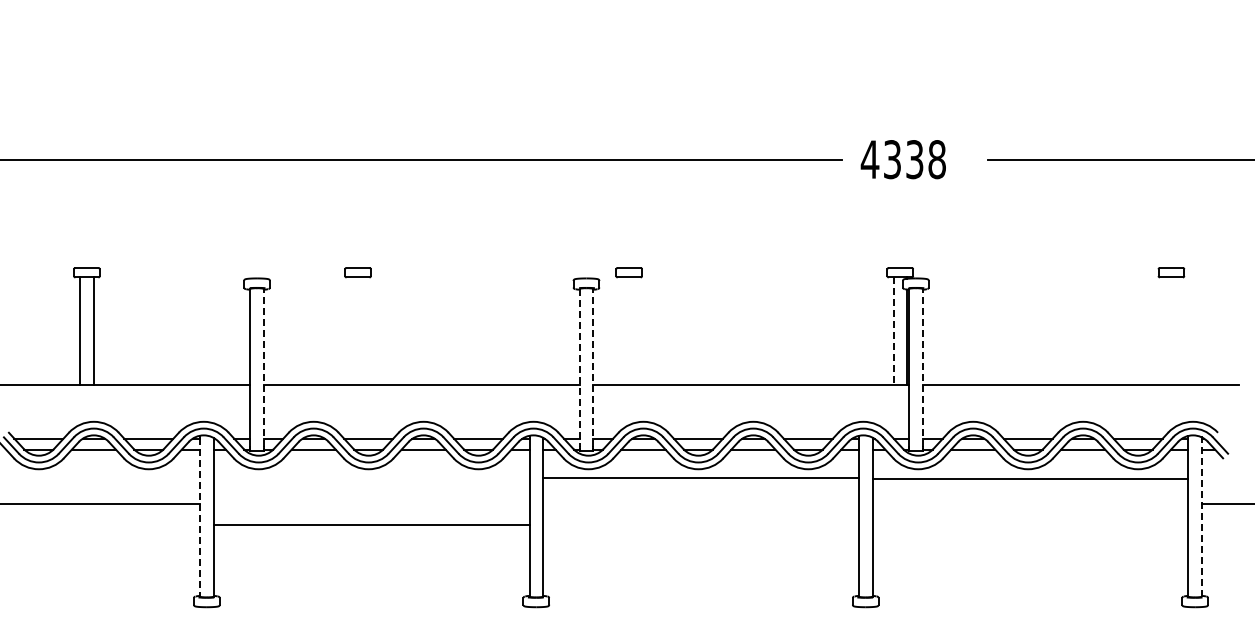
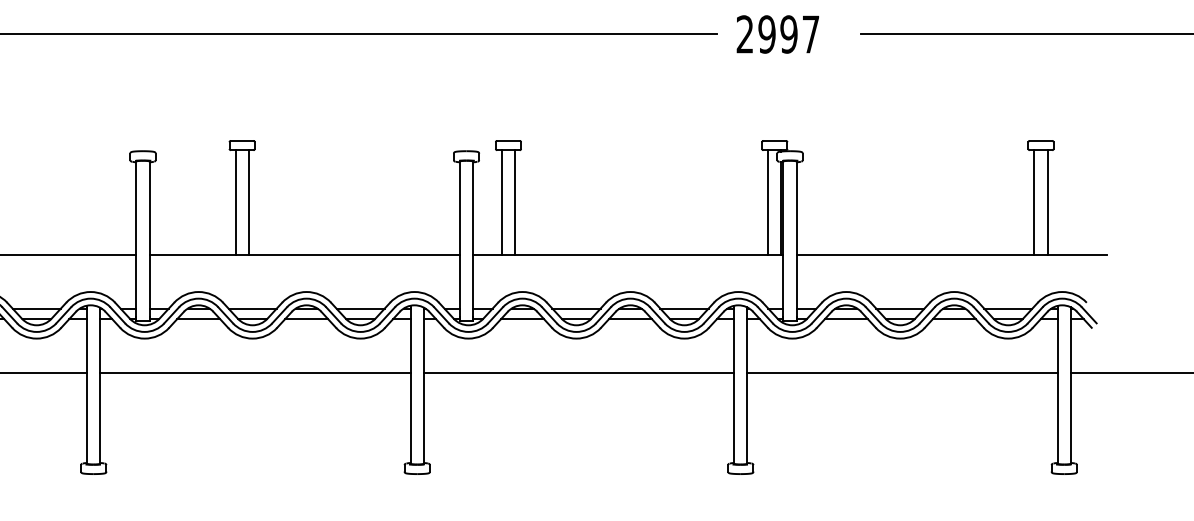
text: (902, 159) -> (776, 34), 4338 -> 2997
line: (351, 330) -> (235, 202), added
line: (364, 330) -> (248, 202), added
line: (622, 330) -> (501, 202), added
line: (635, 330) -> (514, 202), added
line: (893, 330) -> (768, 202), dashed -> solid
line: (1164, 330) -> (1034, 202), added
line: (1178, 330) -> (1047, 202), added
line: (263, 367) -> (149, 238), dashed -> solid
line: (593, 367) -> (473, 238), dashed -> solid
line: (922, 367) -> (796, 238), dashed -> solid
line: (579, 368) -> (459, 239), dashed -> solid
line: (700, 477) -> (578, 372), moved
line: (1030, 478) -> (902, 372), moved
line: (1201, 517) -> (1070, 385), dashed -> solid
line: (200, 518) -> (87, 386), dashed -> solid
line: (371, 524) -> (255, 372), moved

